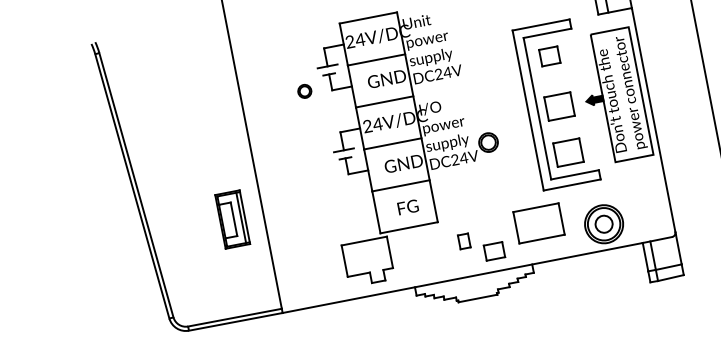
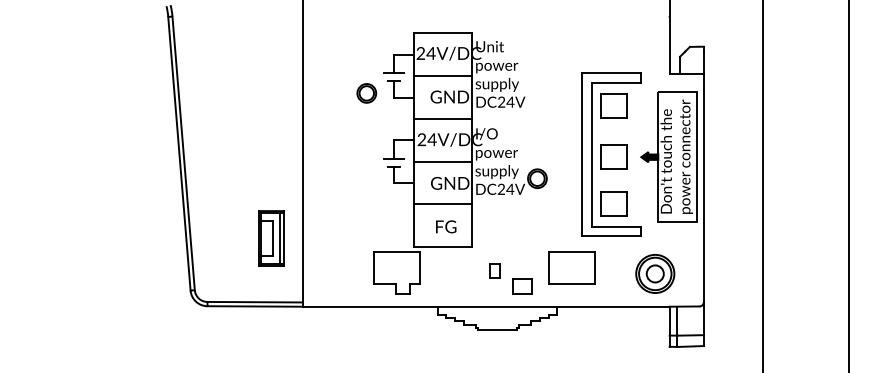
part: (549, 56) -> (613, 105), size x1.43
part: (304, 91) -> (366, 93), size x1.43
part: (232, 219) -> (271, 238), moved
part: (604, 223) -> (655, 273), moved

